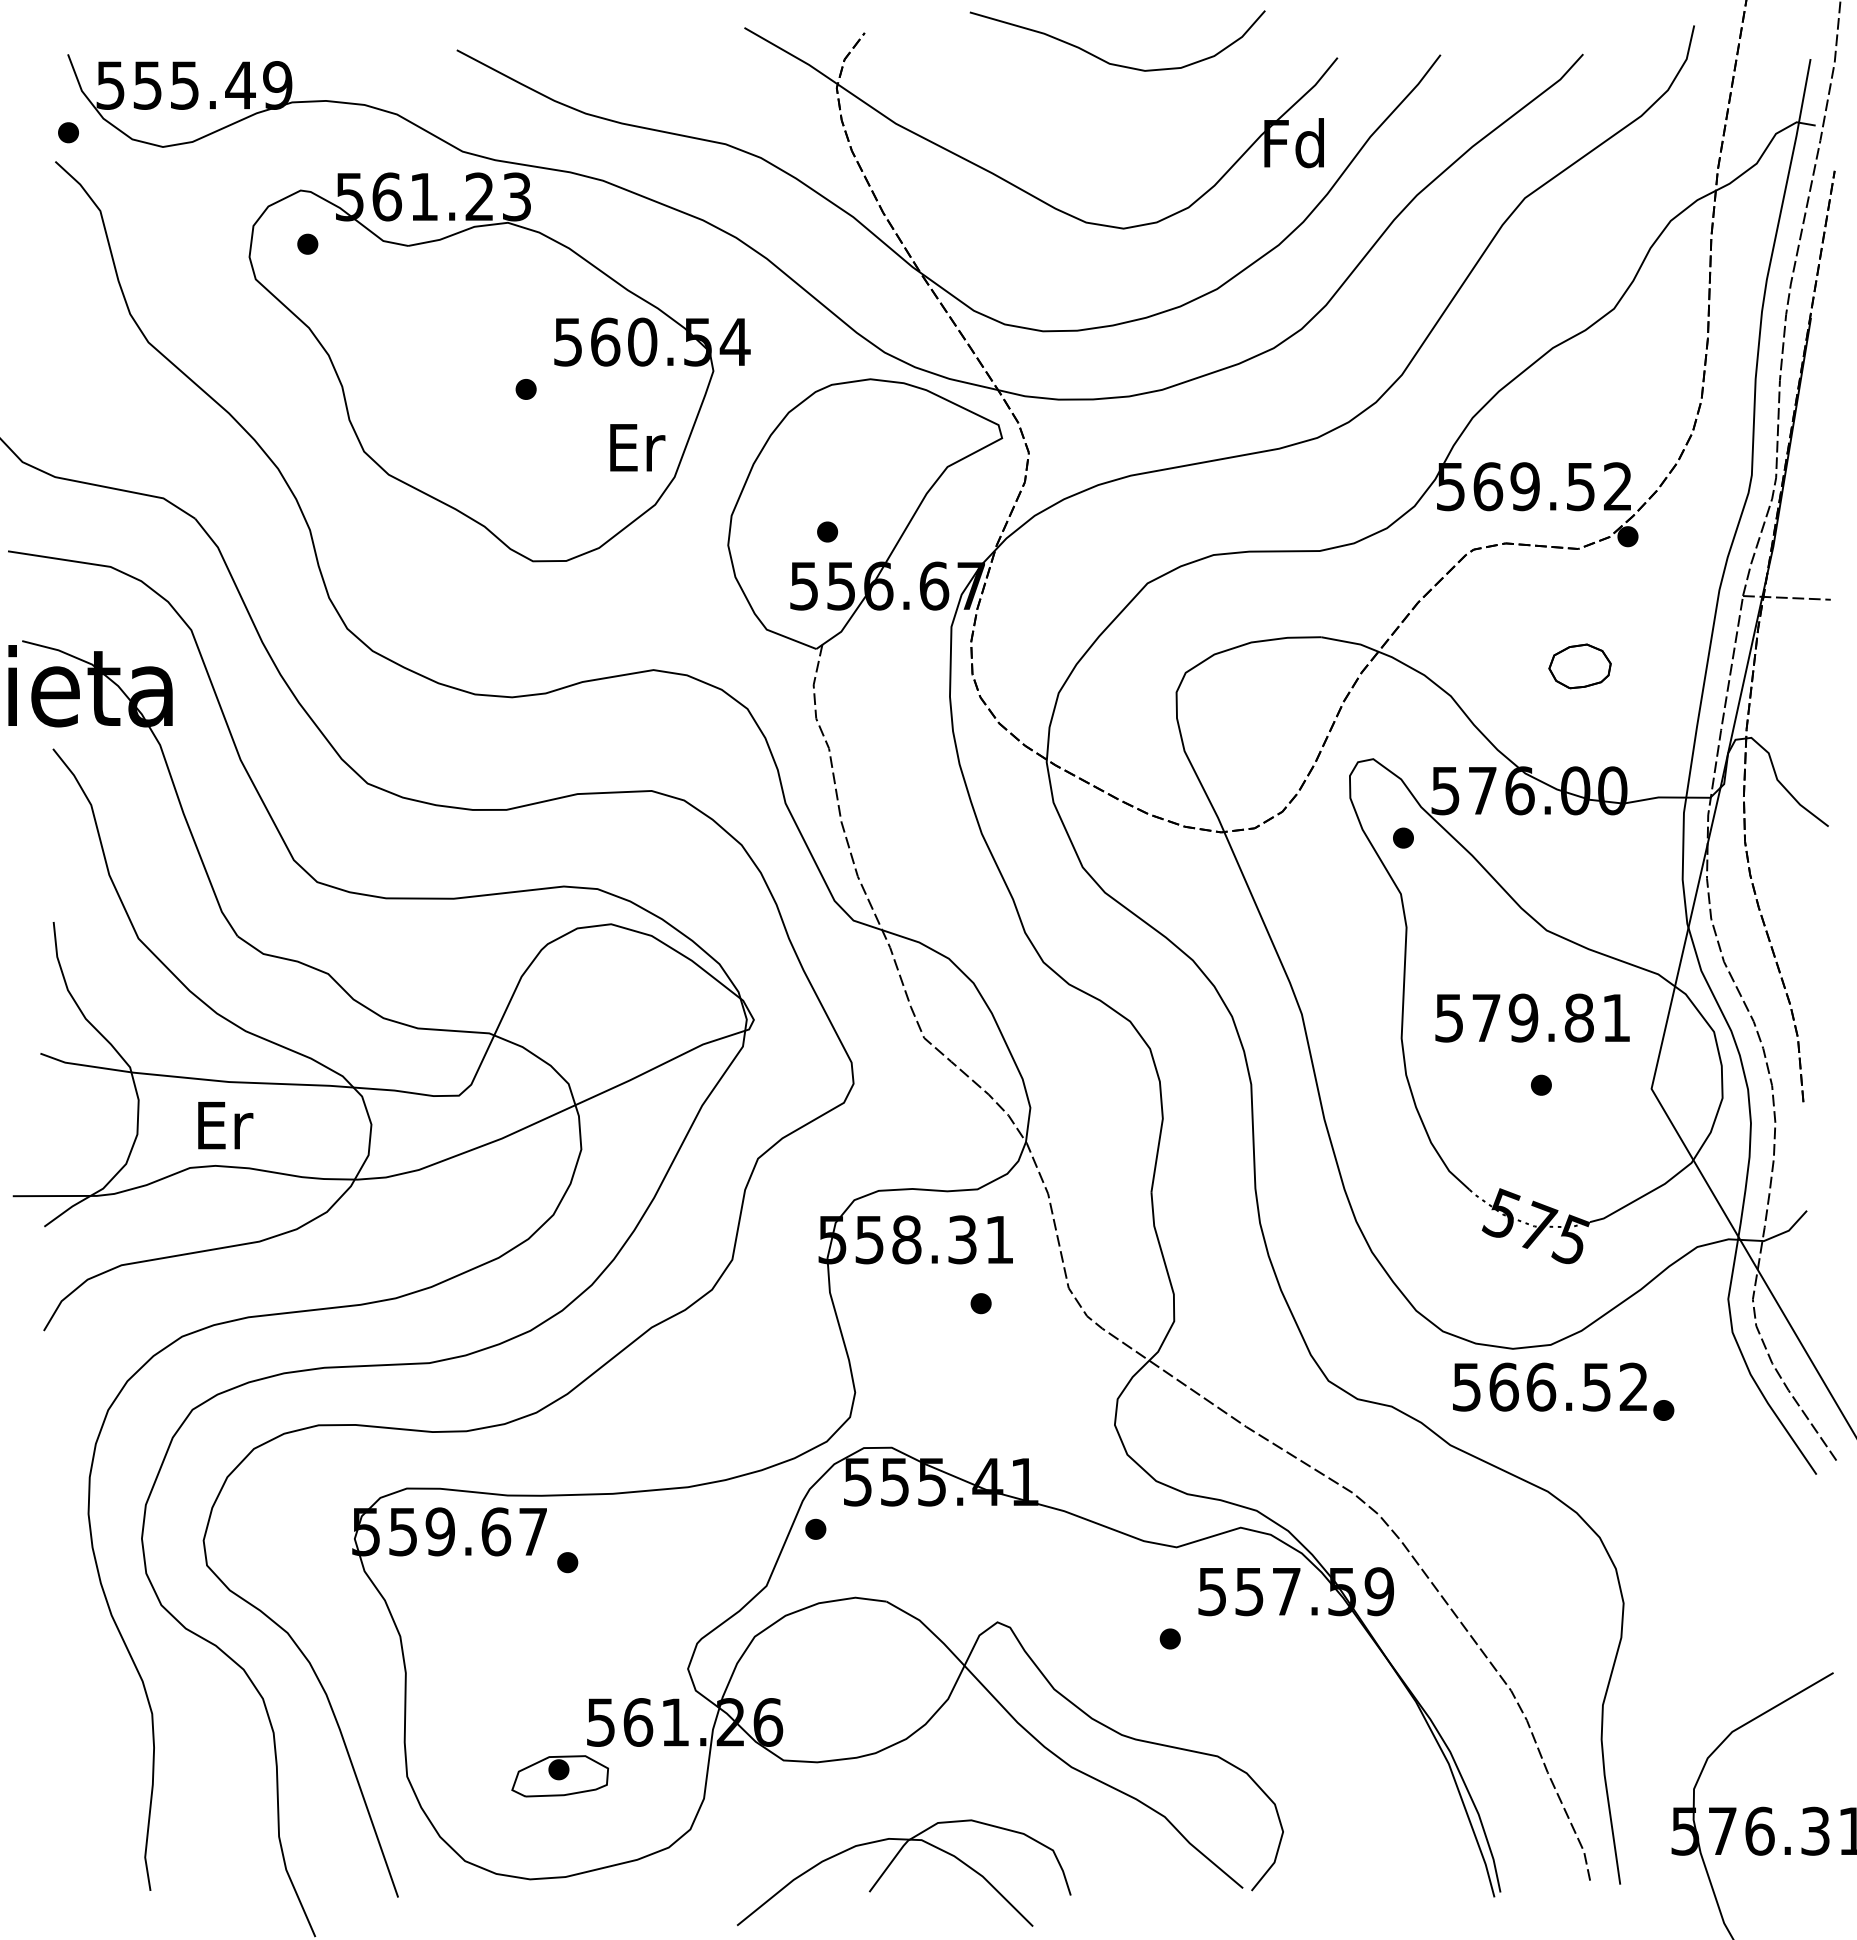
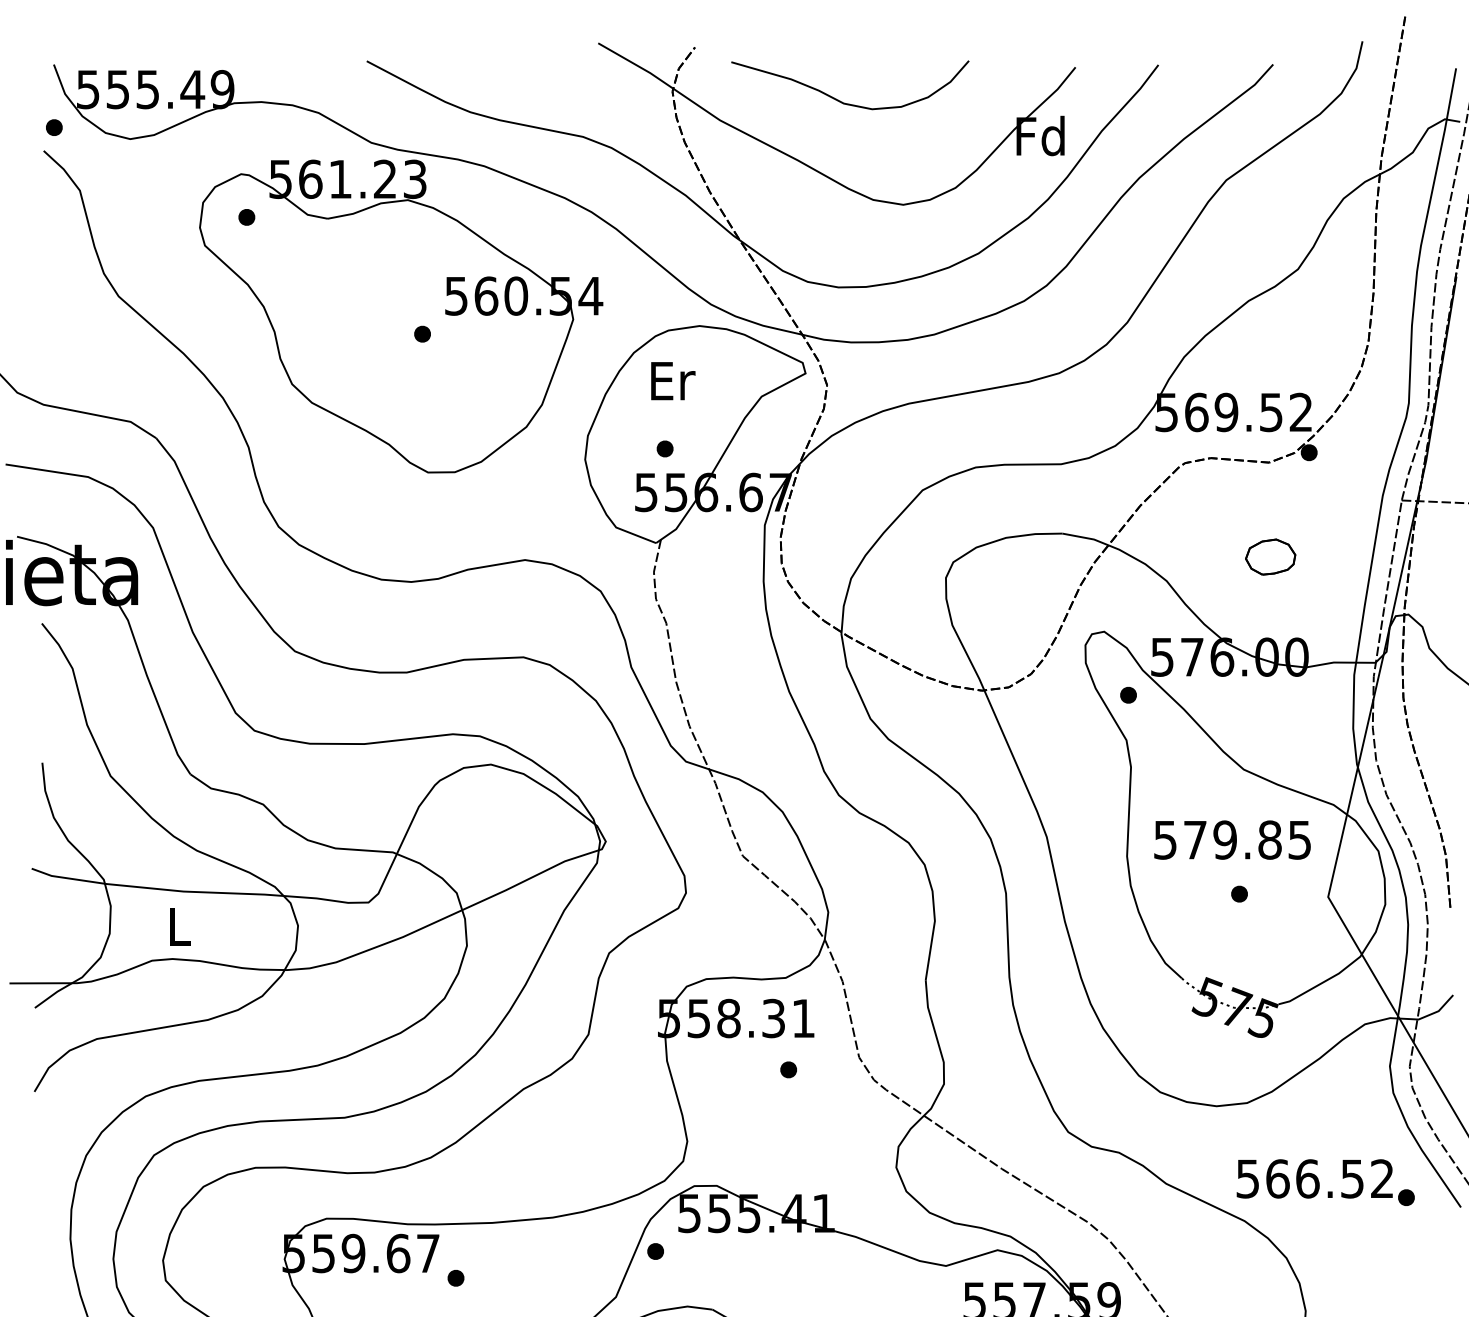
curve: (1114, 63) -> (847, 103), moved
text: (637, 447) -> (673, 380), moved
text: (1615, 1018) -> (1299, 840), 579.81 -> 579.85
text: (225, 1125) -> (180, 926), Er -> L
text: (1563, 1391) -> (1325, 1182), moved

